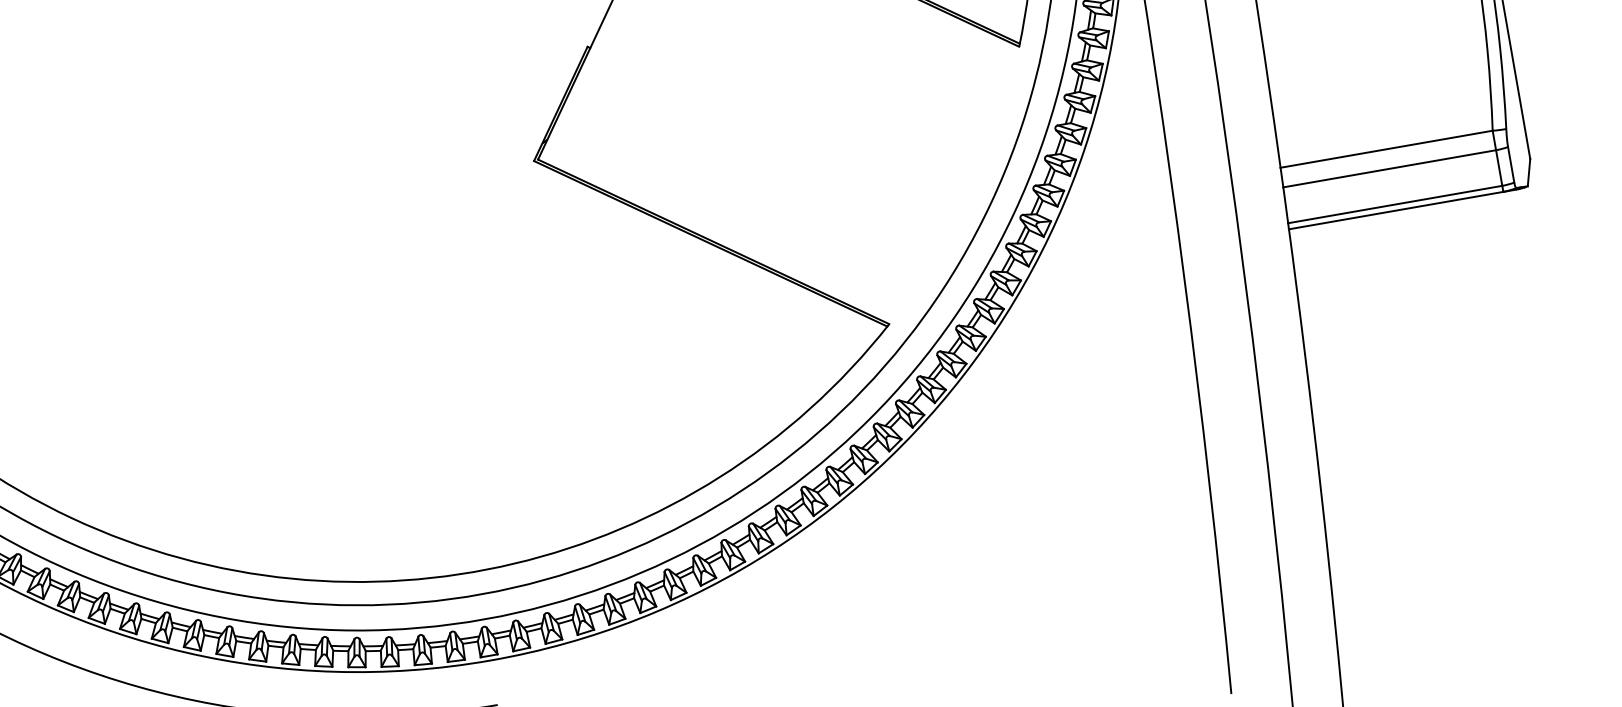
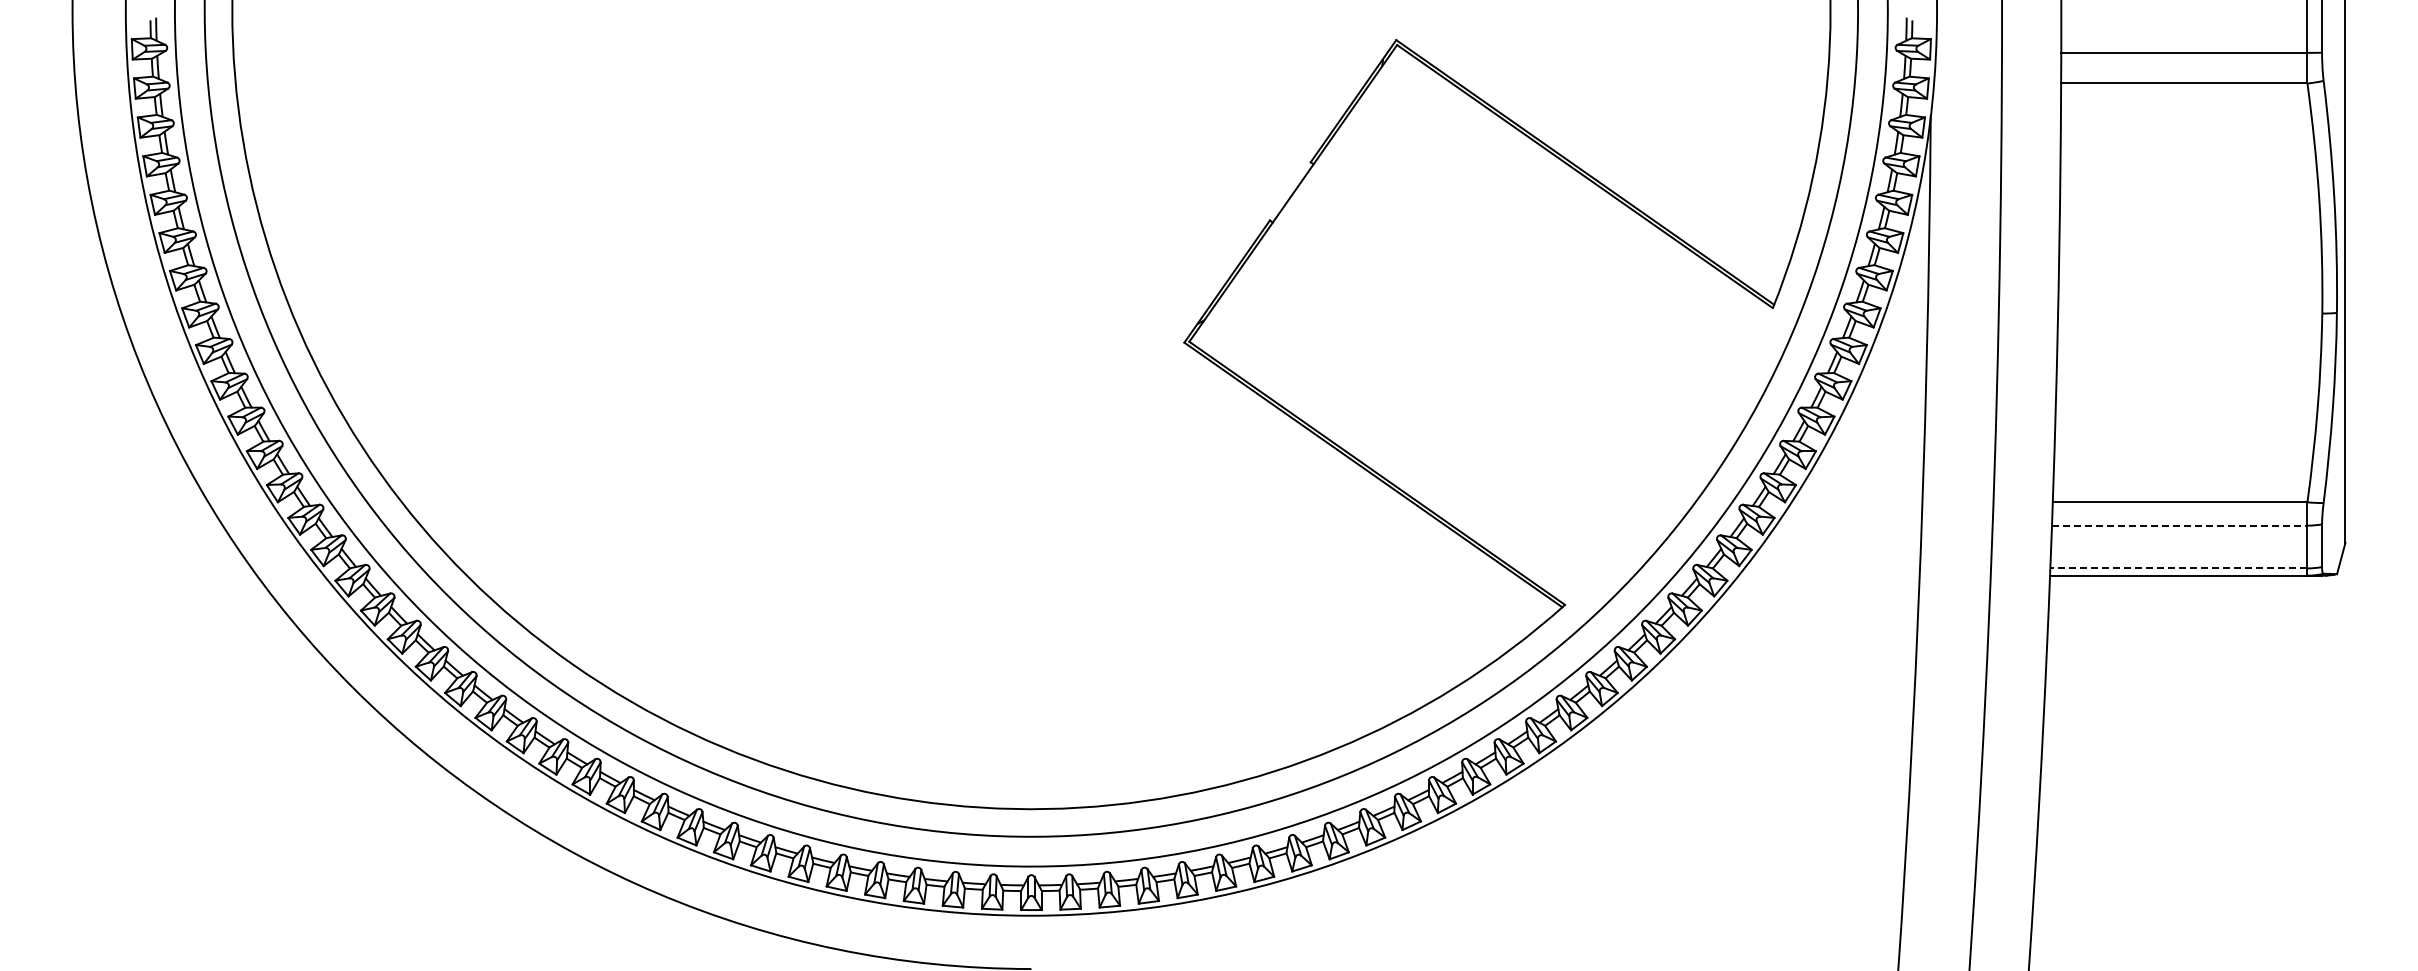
line: (1389, 168) -> (2179, 525), solid -> dashed
line: (1394, 204) -> (2178, 568), solid -> dashed

